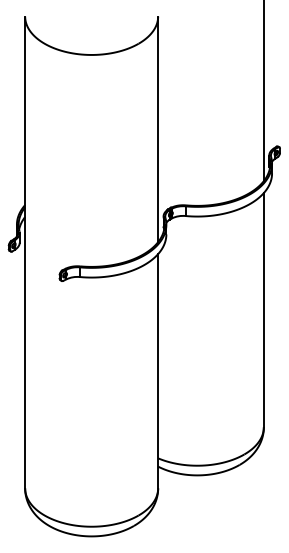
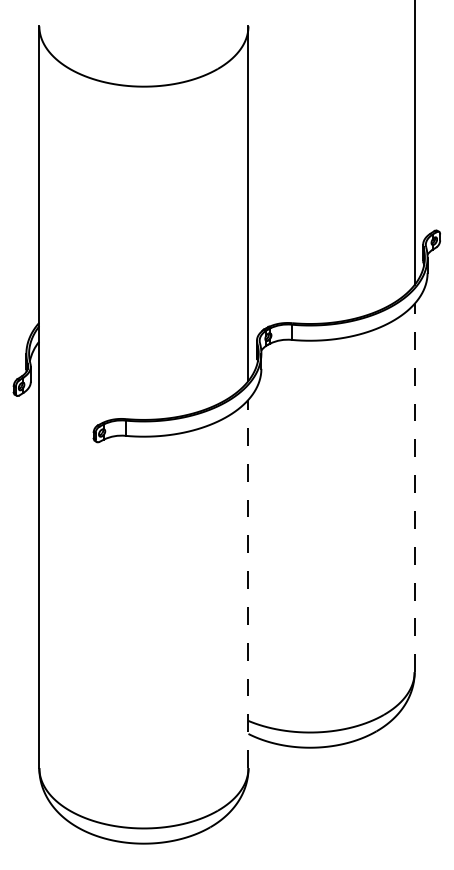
line: (263, 309) -> (414, 486), solid -> dashed
line: (158, 370) -> (249, 582), solid -> dashed

